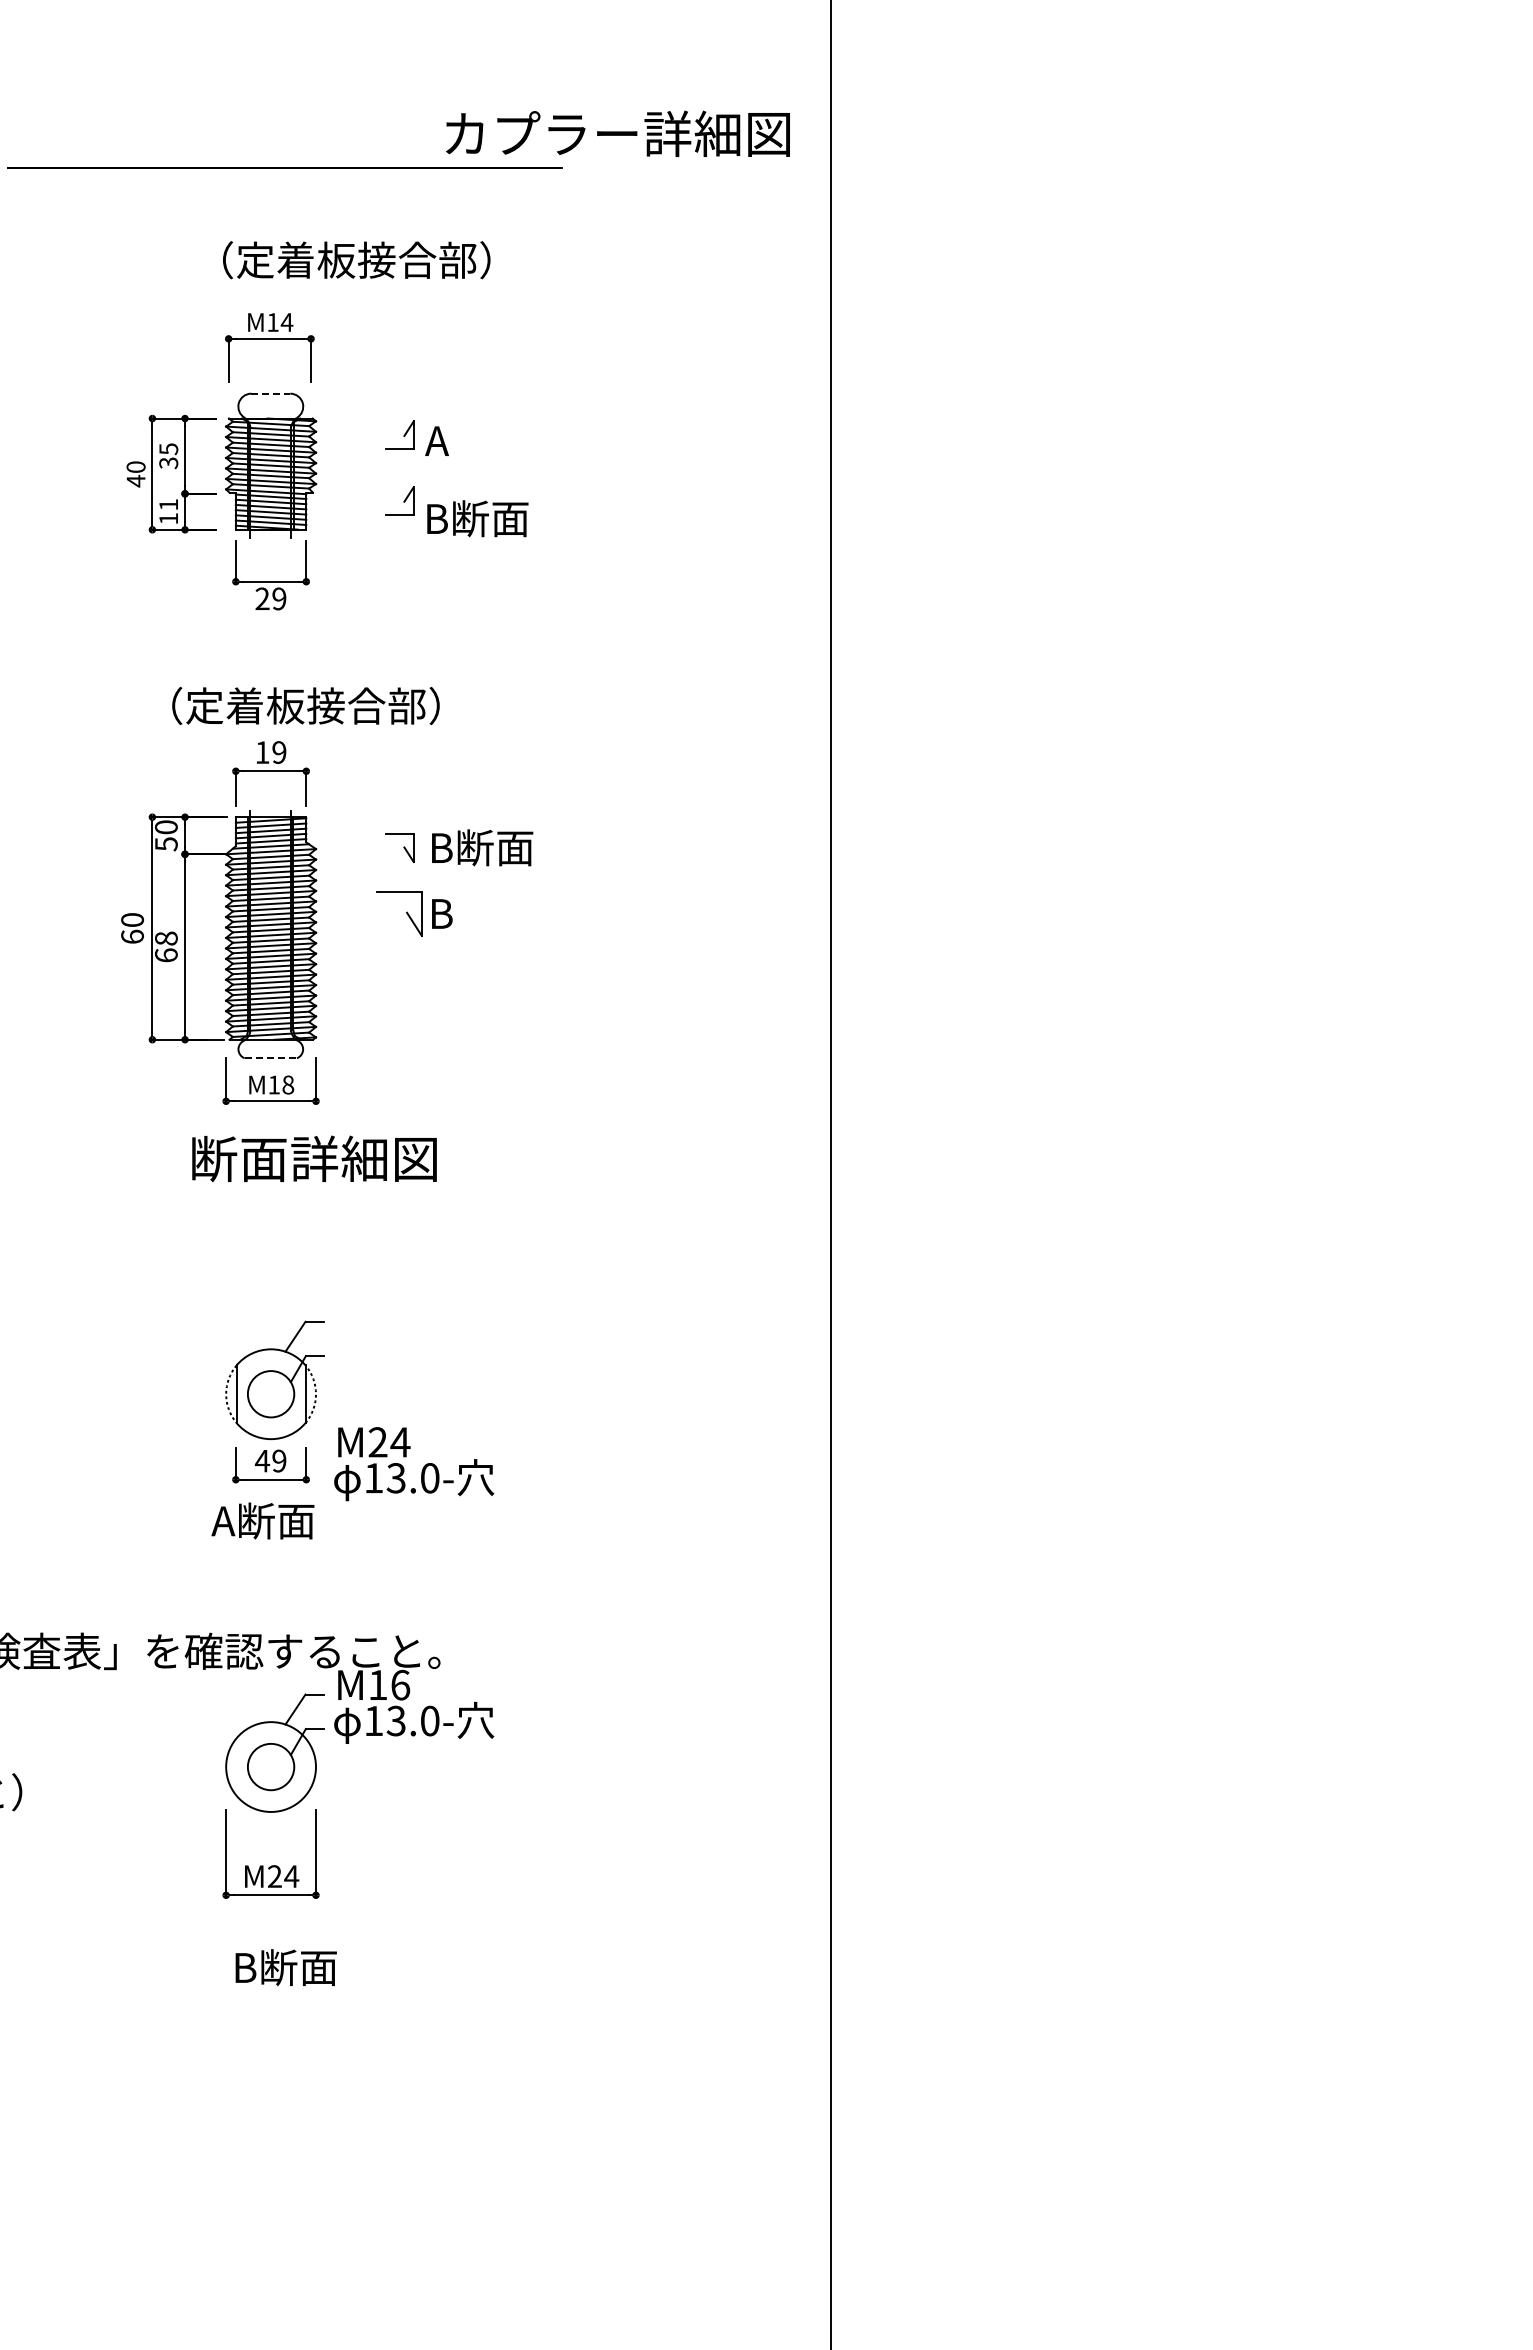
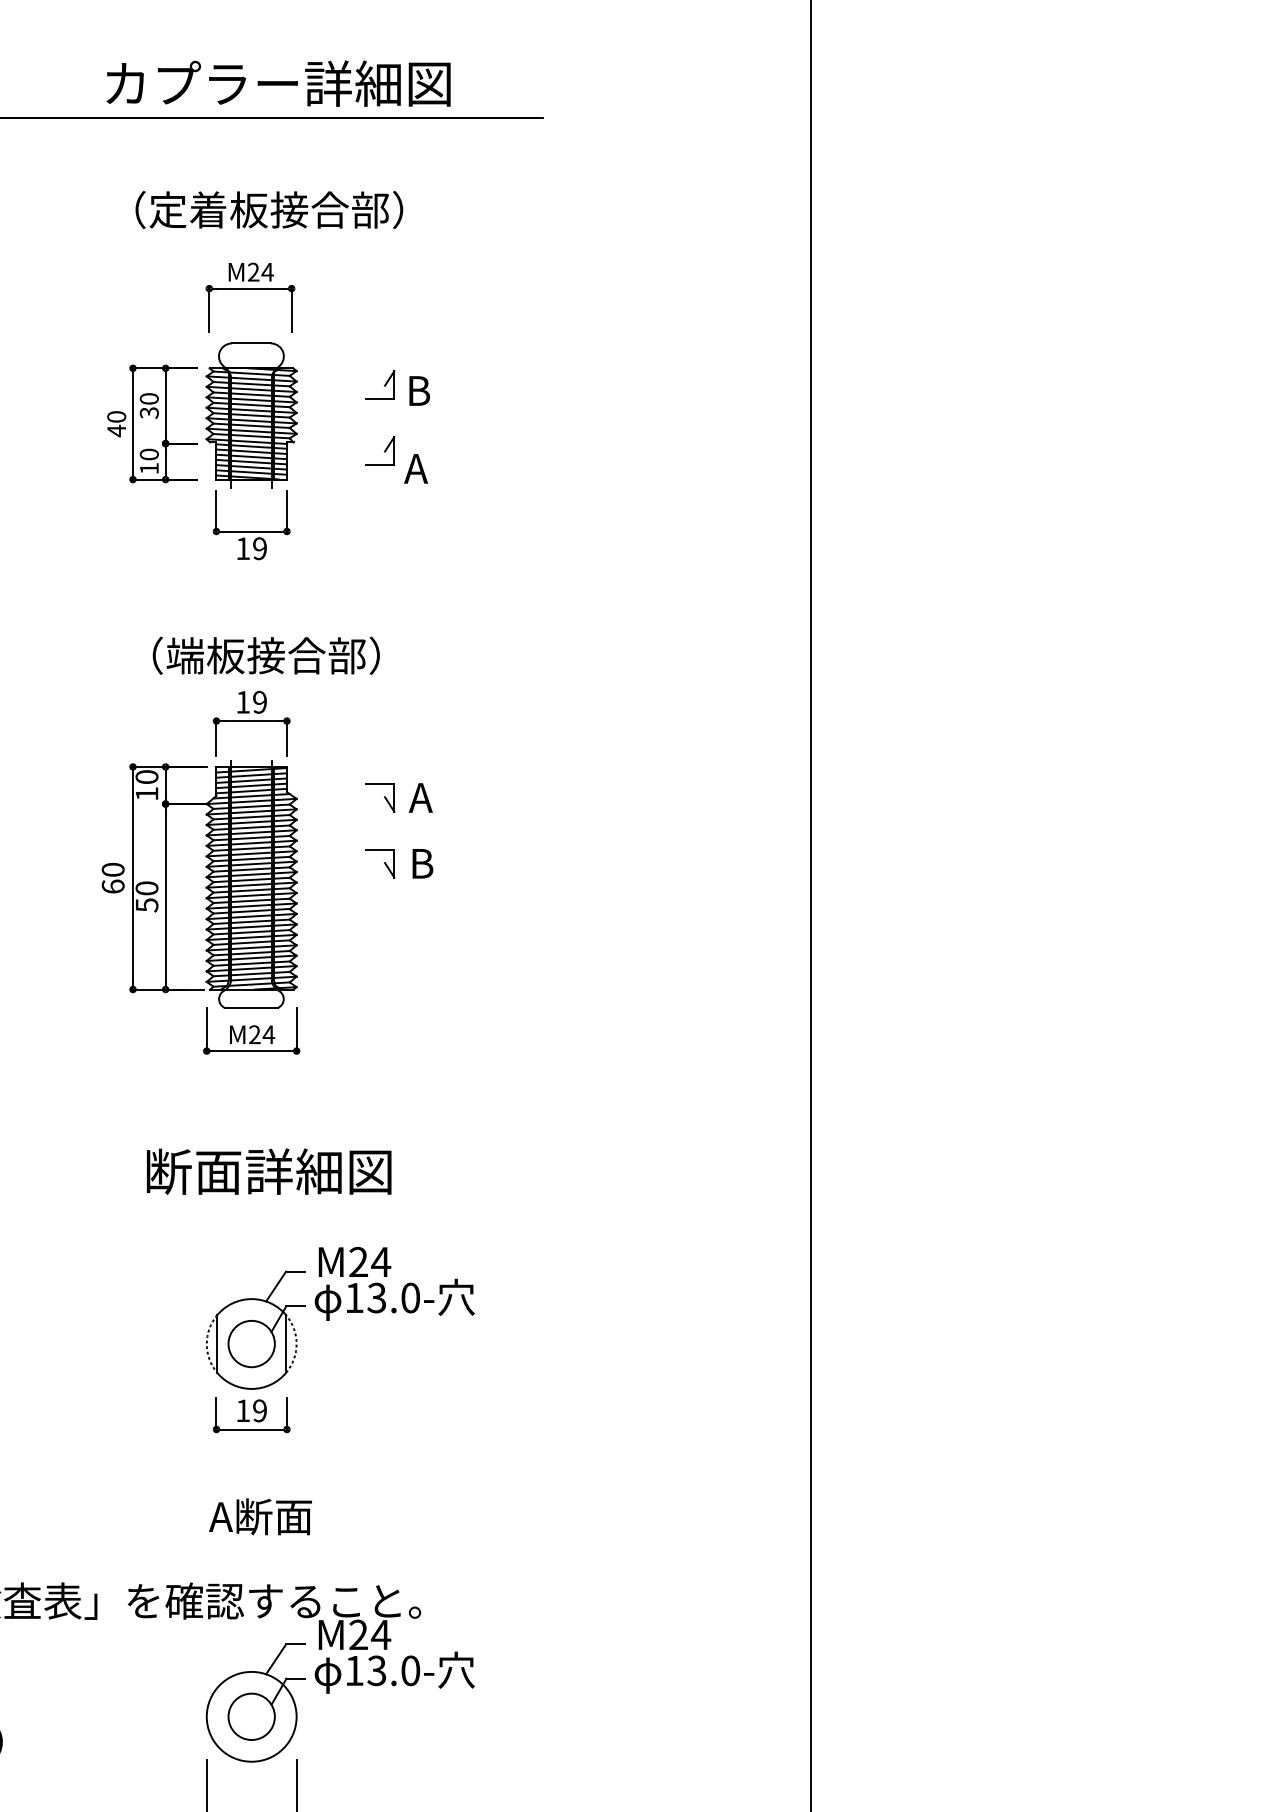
text: (617, 133) -> (278, 83), moved
text: (356, 260) -> (269, 210), moved
text: (272, 322) -> (253, 272), M14 -> M24
line: (271, 393) -> (252, 343), dashed -> solid
text: (437, 440) -> (418, 390), A -> B
text: (168, 449) -> (149, 399), 35 -> 30
text: (168, 504) -> (149, 454), 11 -> 10
text: (475, 518) -> (456, 468), B断面 -> A
text: (262, 598) -> (243, 548), 29 -> 19
text: (312, 705) -> (293, 655), （定着板接合部） -> （端板接合部）
text: (166, 844) -> (147, 794), 50 -> 10
text: (480, 847) -> (461, 797), B断面 -> A
part: (399, 913) -> (380, 863), size x0.62
text: (166, 946) -> (147, 896), 68 -> 50
line: (271, 1058) -> (252, 1008), dashed -> solid
text: (281, 1084) -> (262, 1034), M18 -> M24
text: (314, 1158) -> (269, 1171), moved
text: (262, 1461) -> (243, 1411), 49 -> 19
text: (414, 1464) -> (395, 1284), moved
text: (262, 1520) -> (260, 1516), moved
text: (389, 1684) -> (370, 1634), M16 -> M24

